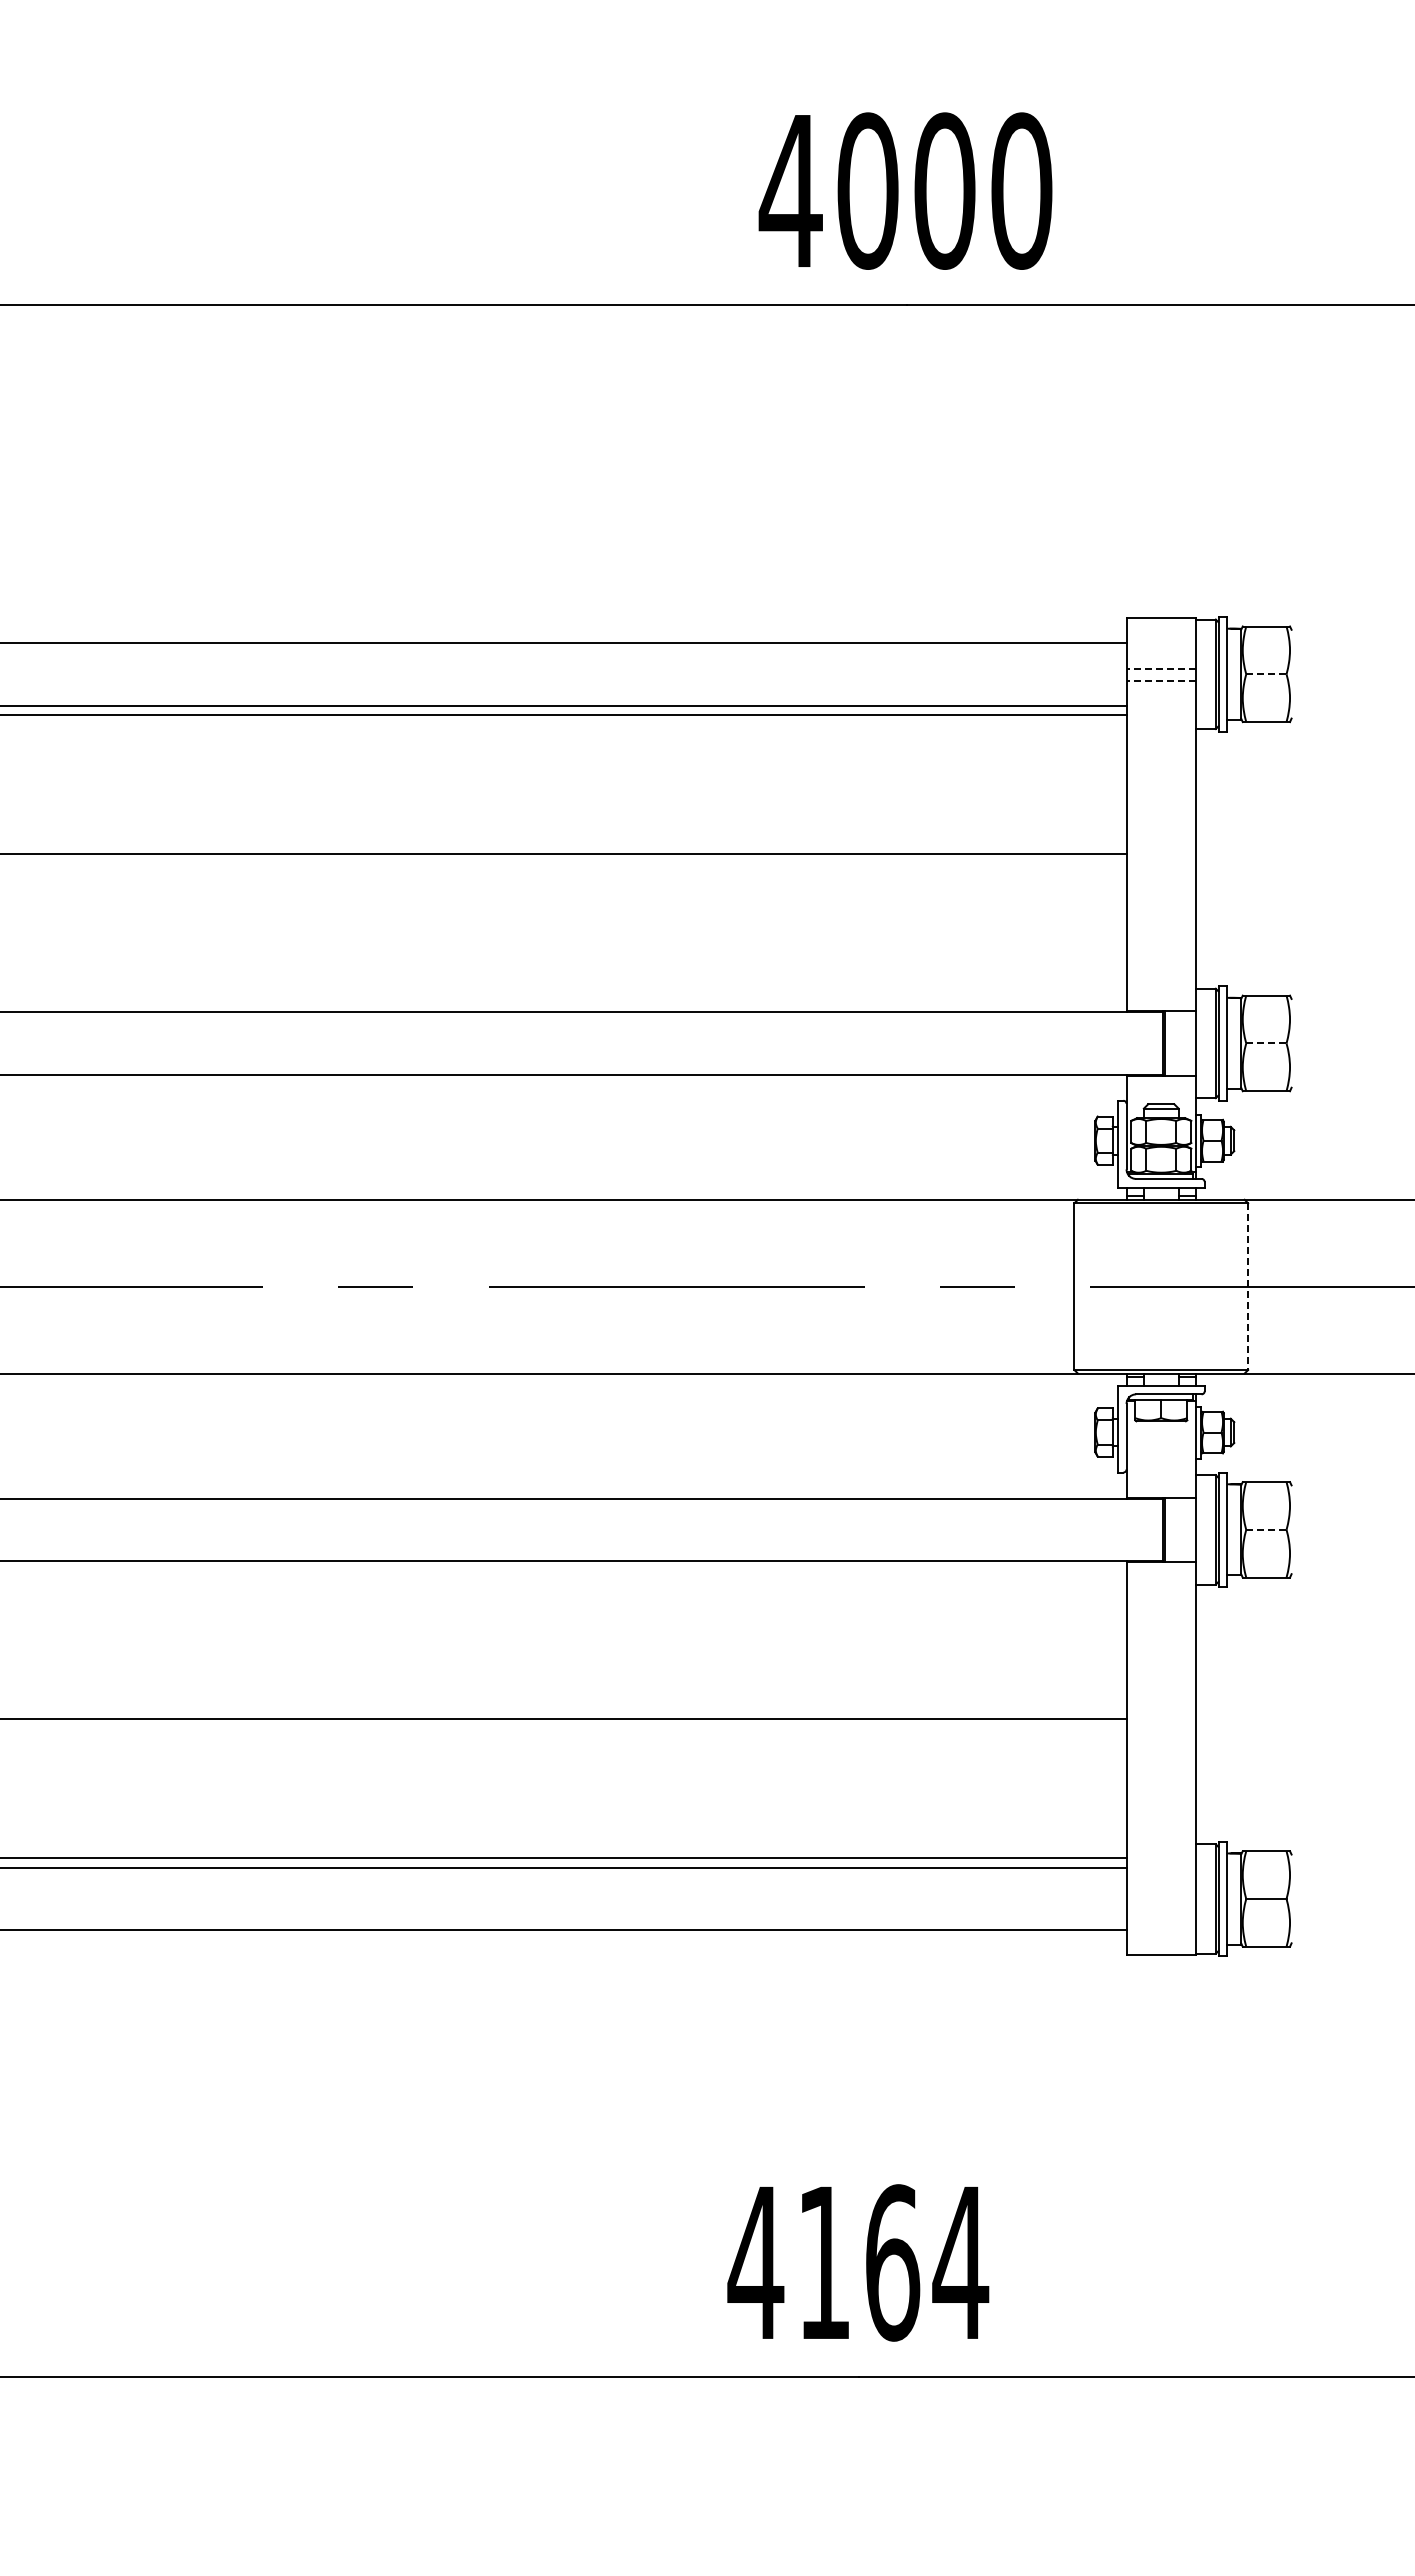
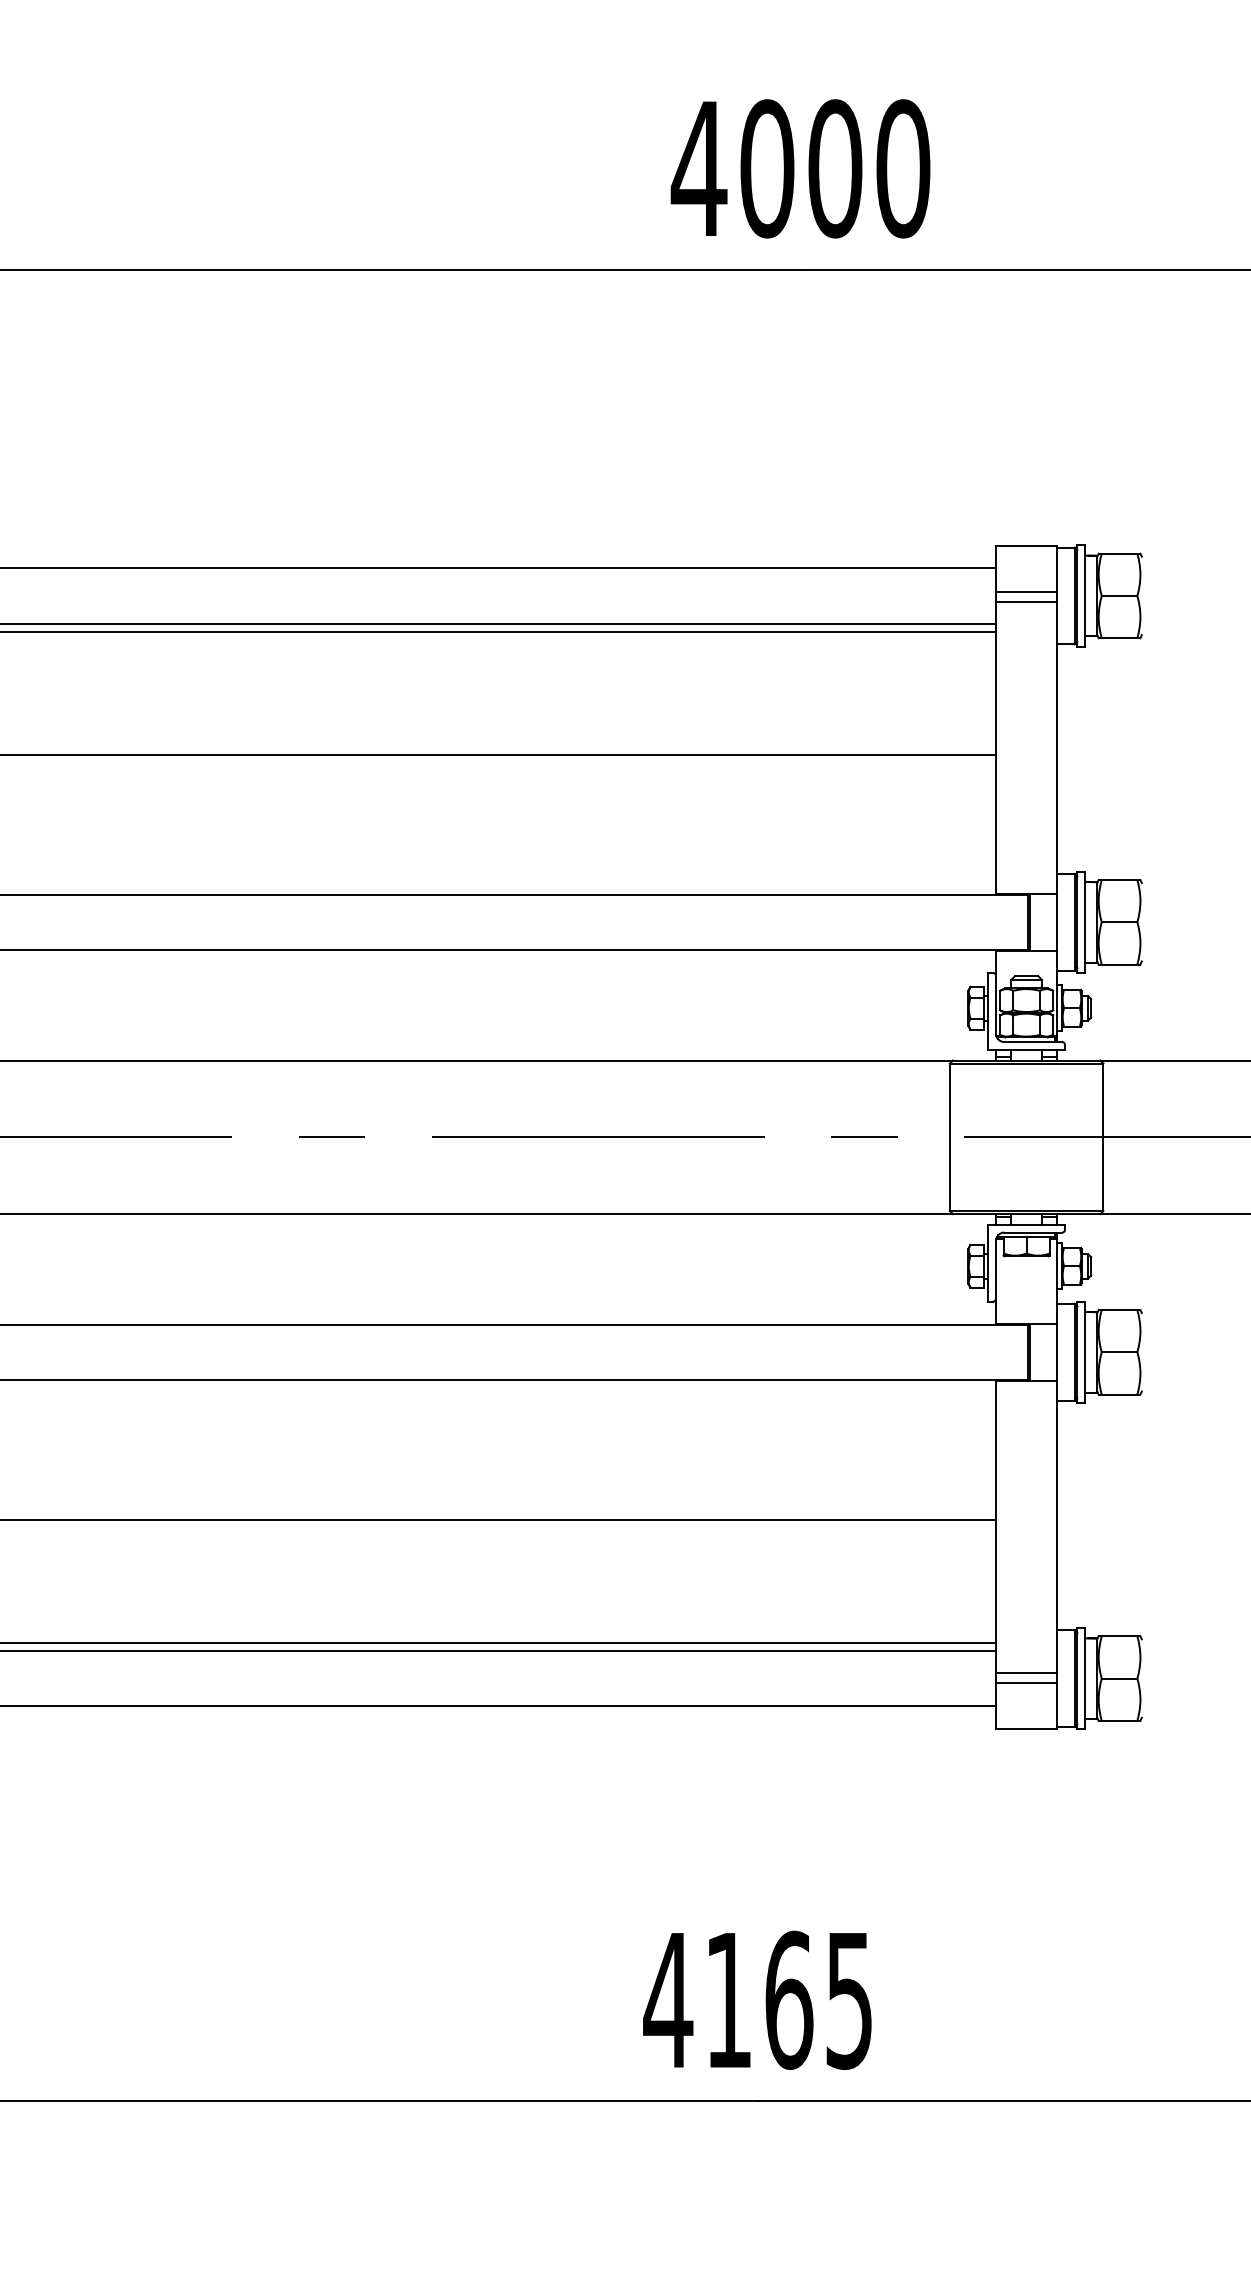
line: (1161, 669) -> (1026, 591), dashed -> solid
line: (1266, 674) -> (1119, 596), dashed -> solid
line: (1161, 680) -> (1026, 601), dashed -> solid
line: (1266, 1043) -> (1119, 922), dashed -> solid
line: (1248, 1287) -> (1103, 1138), dashed -> solid
line: (1266, 1529) -> (1119, 1351), dashed -> solid
line: (1161, 1892) -> (1026, 1672), added
line: (1161, 1903) -> (1026, 1682), added
text: (960, 2263) -> (849, 2000), 4164 -> 4165

